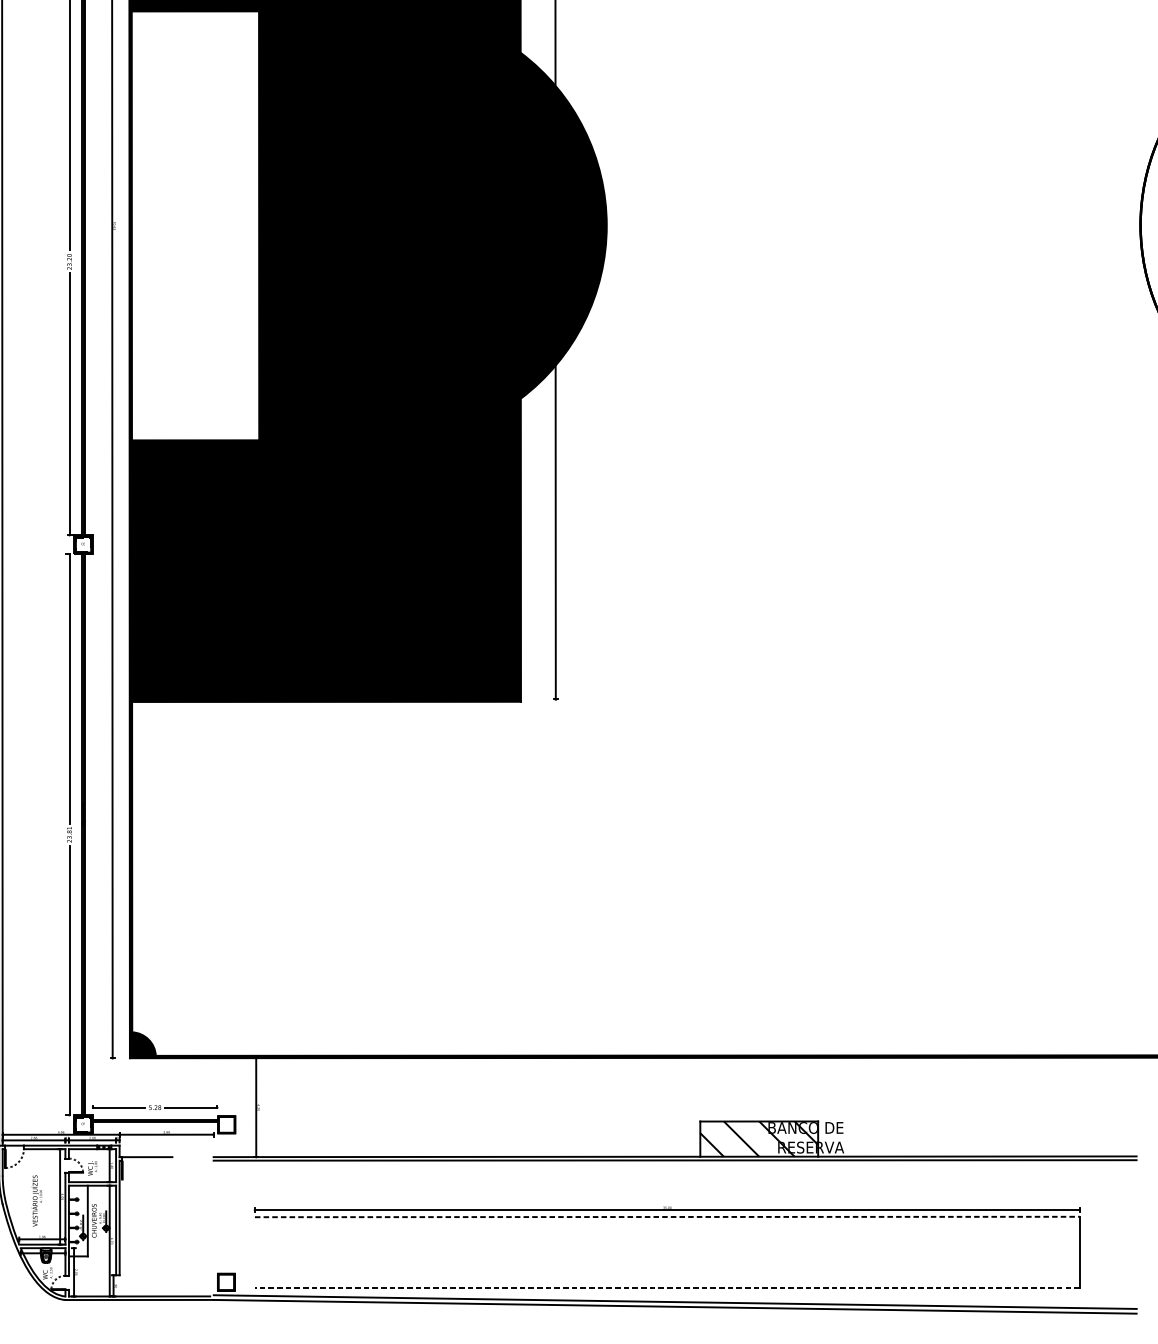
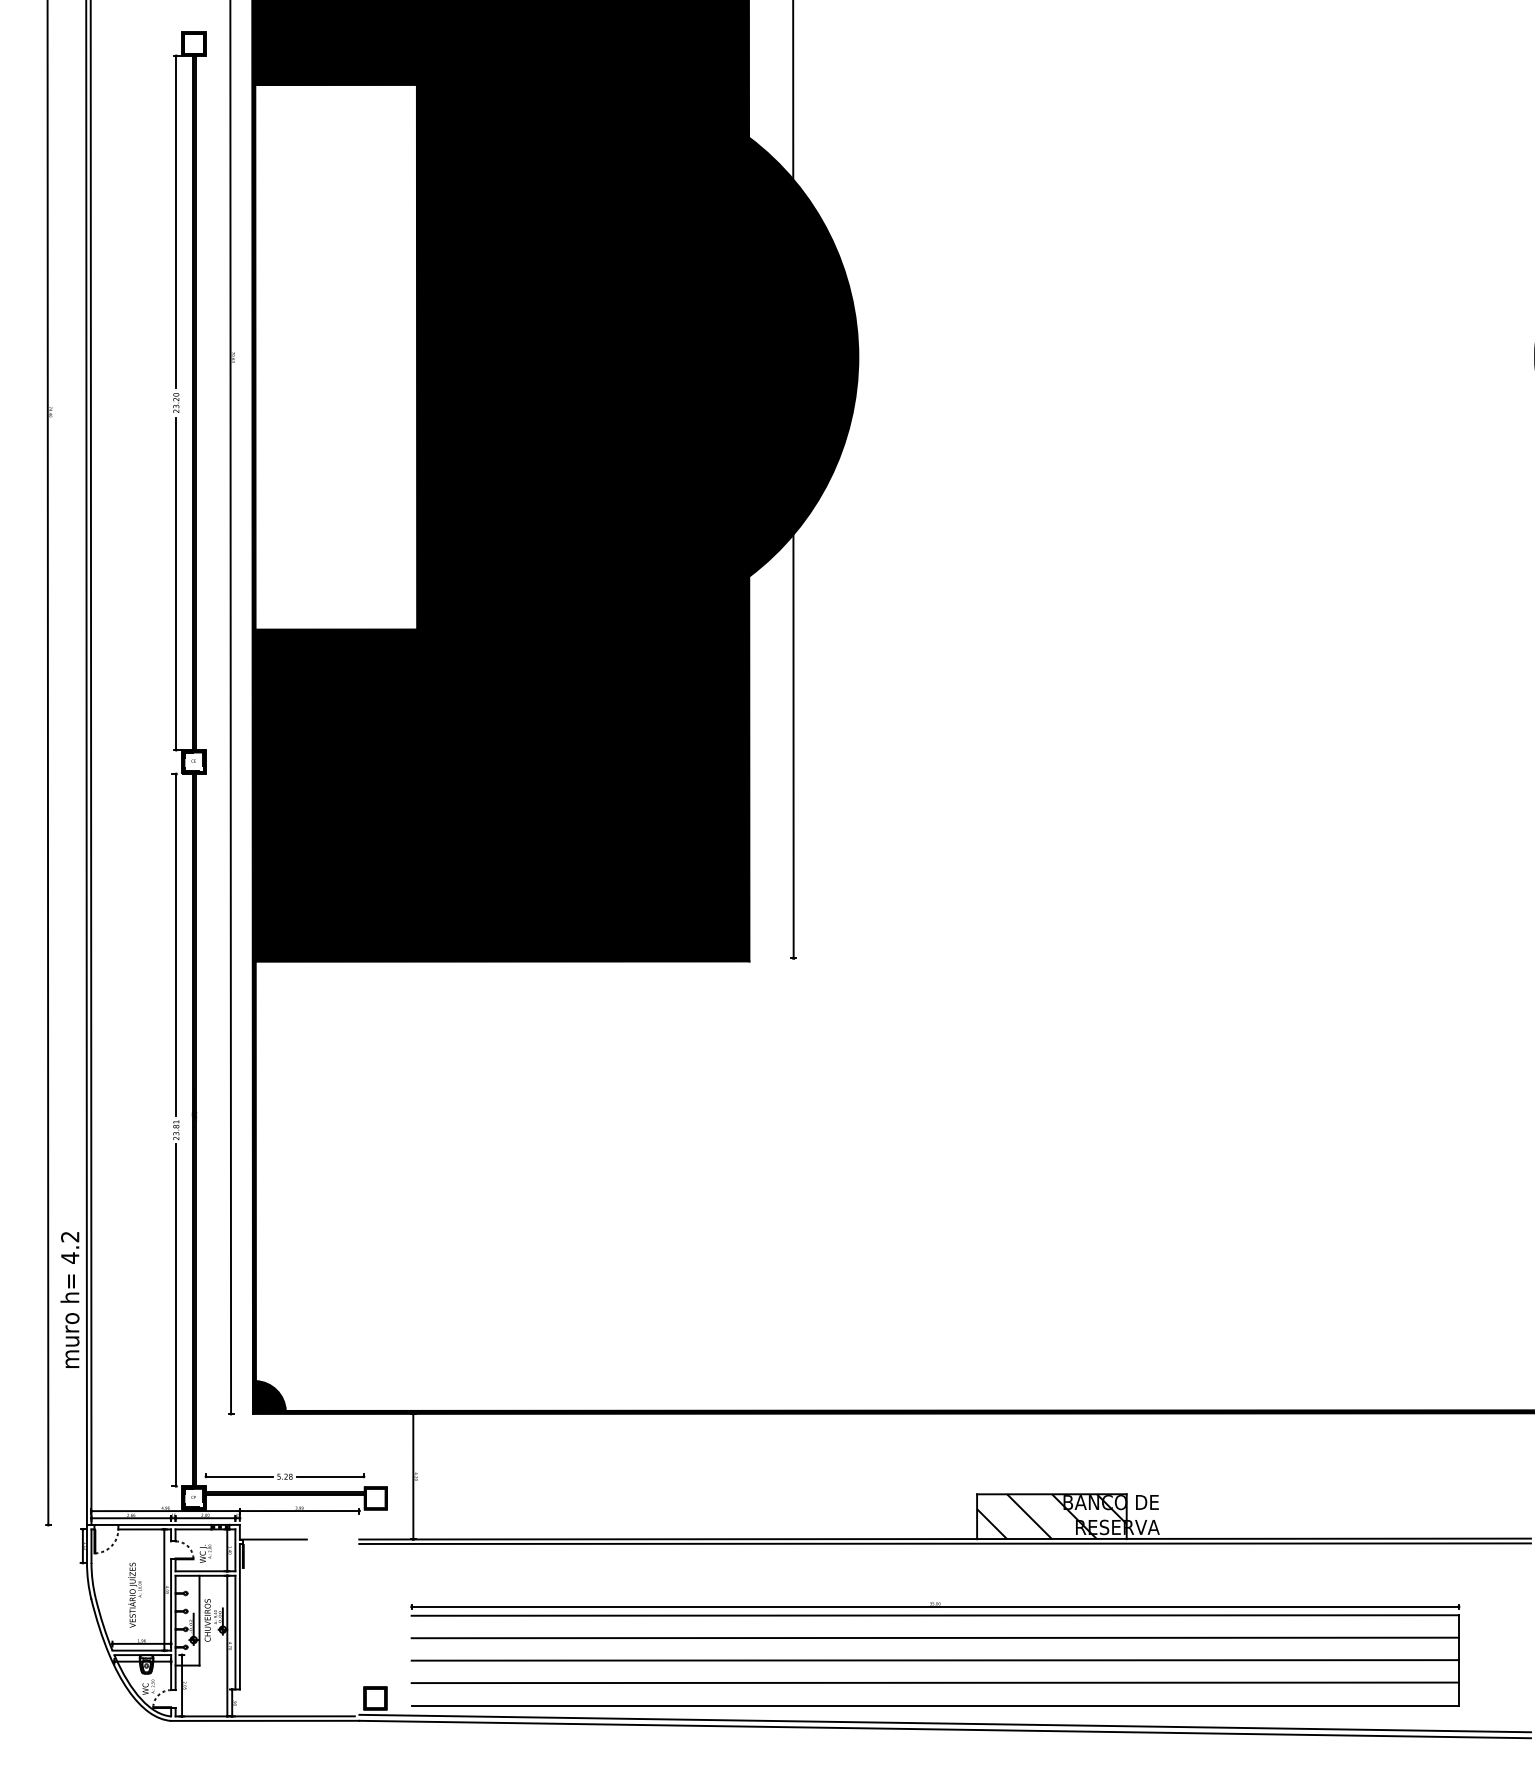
line: (667, 1216) -> (935, 1615), dashed -> solid
line: (666, 1234) -> (934, 1637), added
line: (666, 1252) -> (934, 1660), added
line: (666, 1269) -> (934, 1682), added
line: (667, 1287) -> (935, 1705), dashed -> solid

